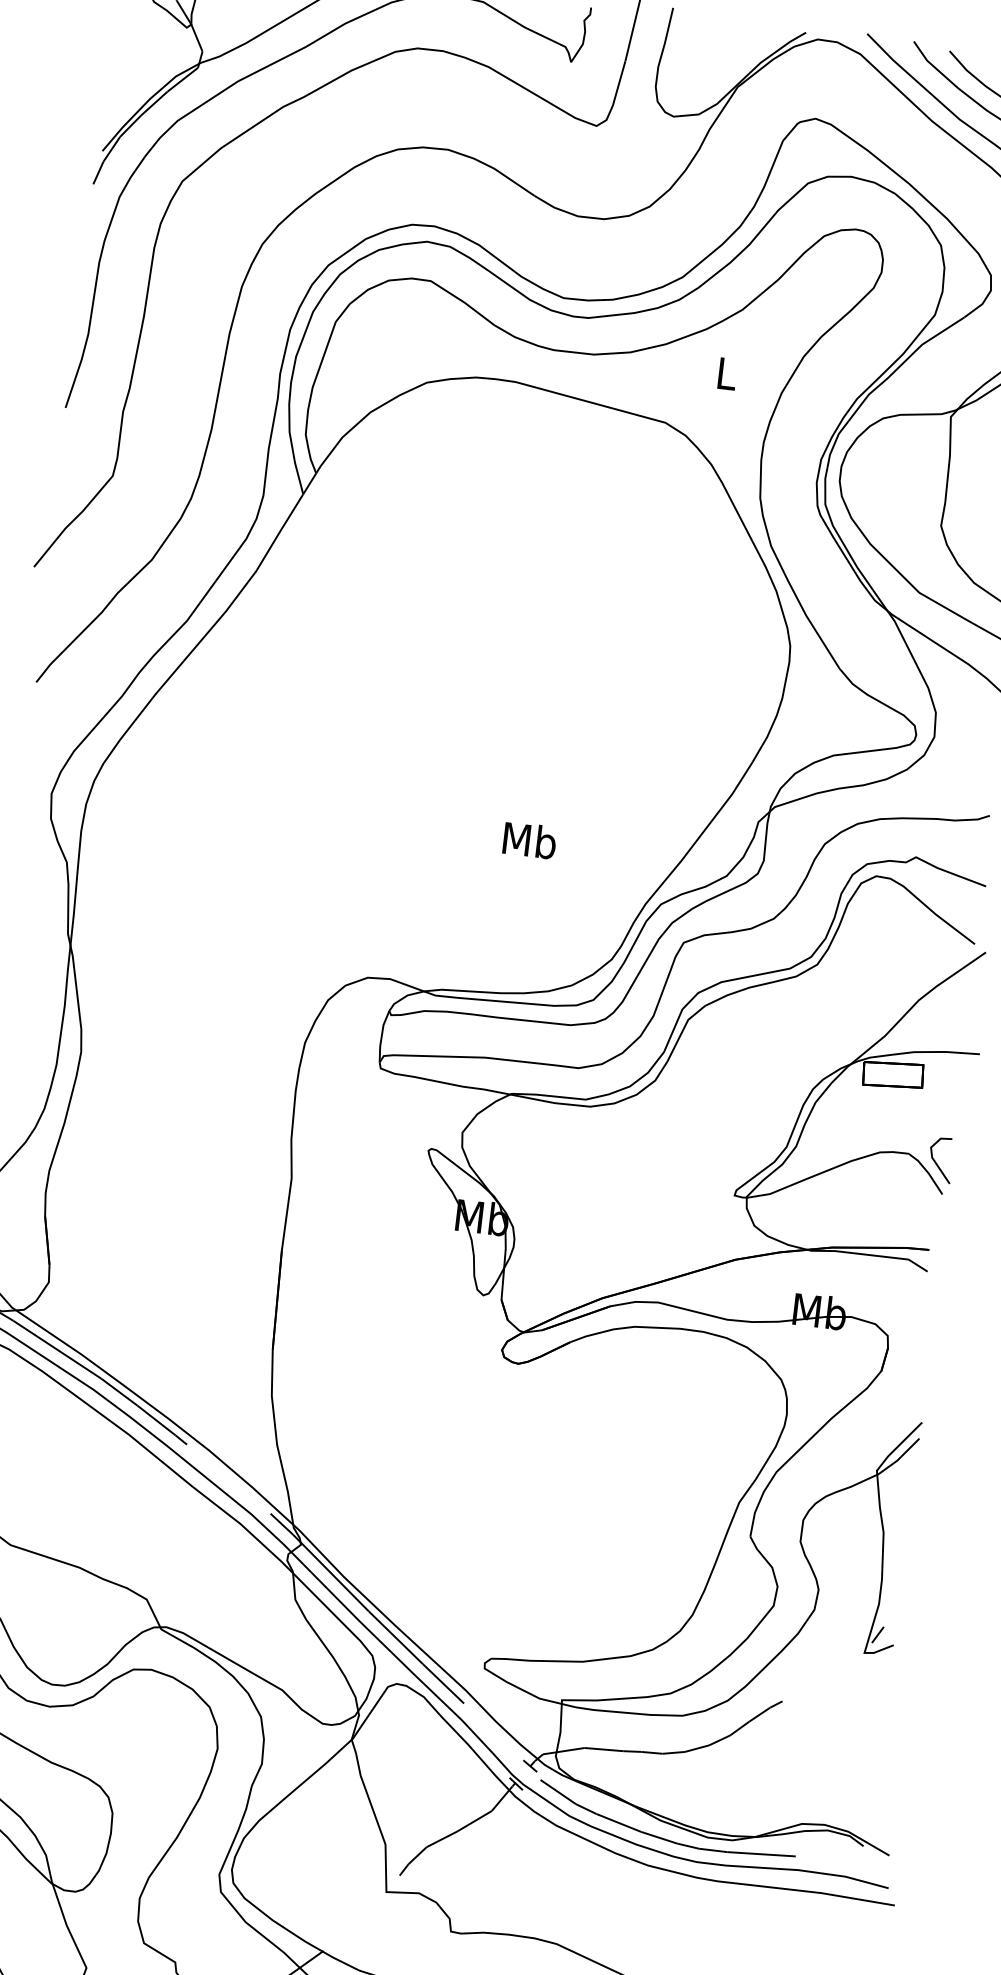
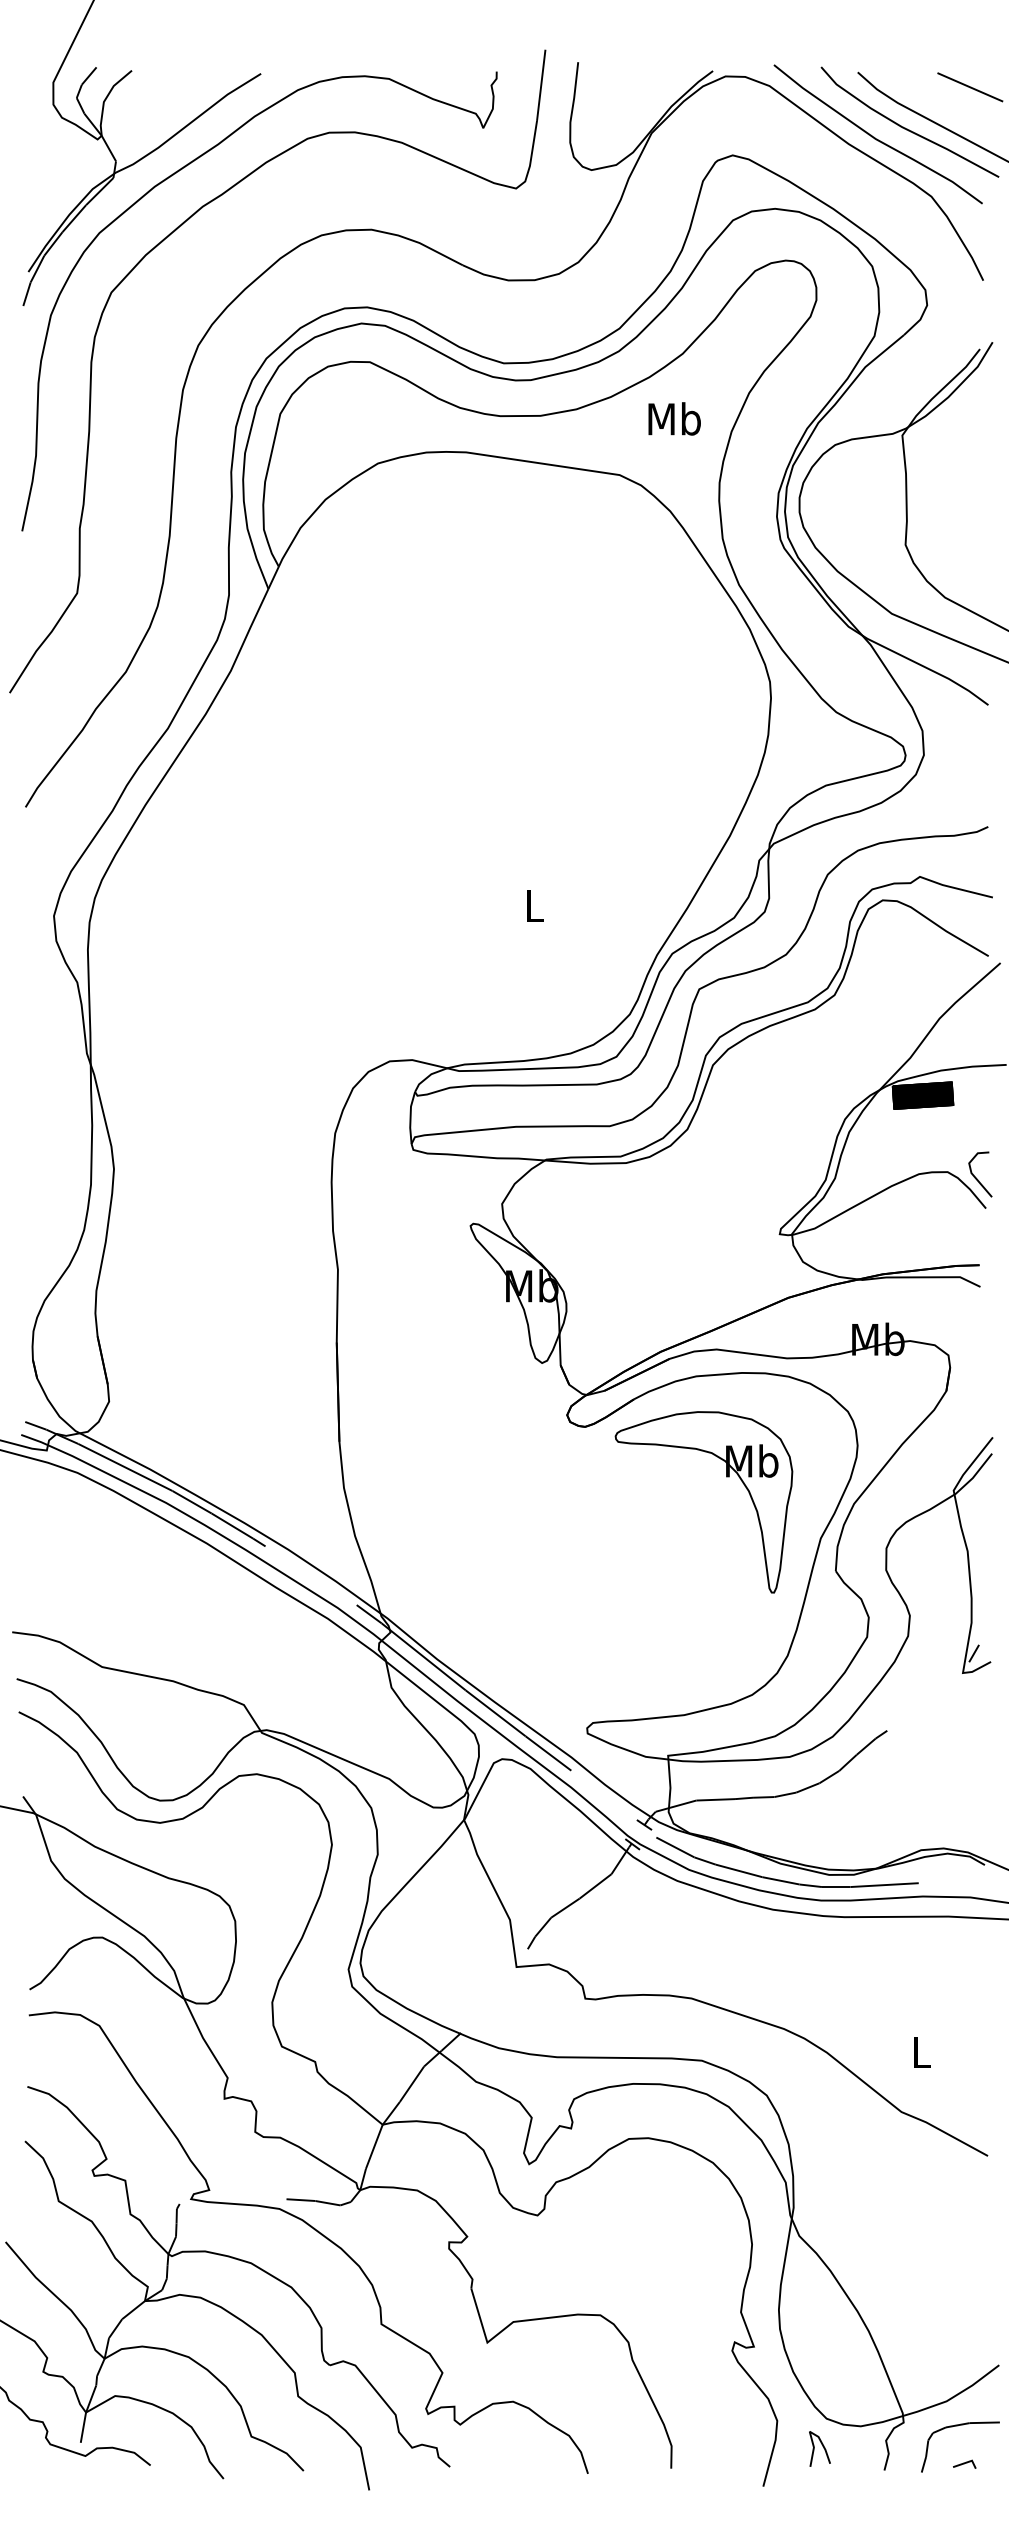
text: (726, 373) -> (674, 418), L -> Mb
text: (529, 840) -> (534, 905), Mb -> L
fill: (892, 1074) -> (922, 1095), added
part: (652, 1430) -> (726, 1477), added

